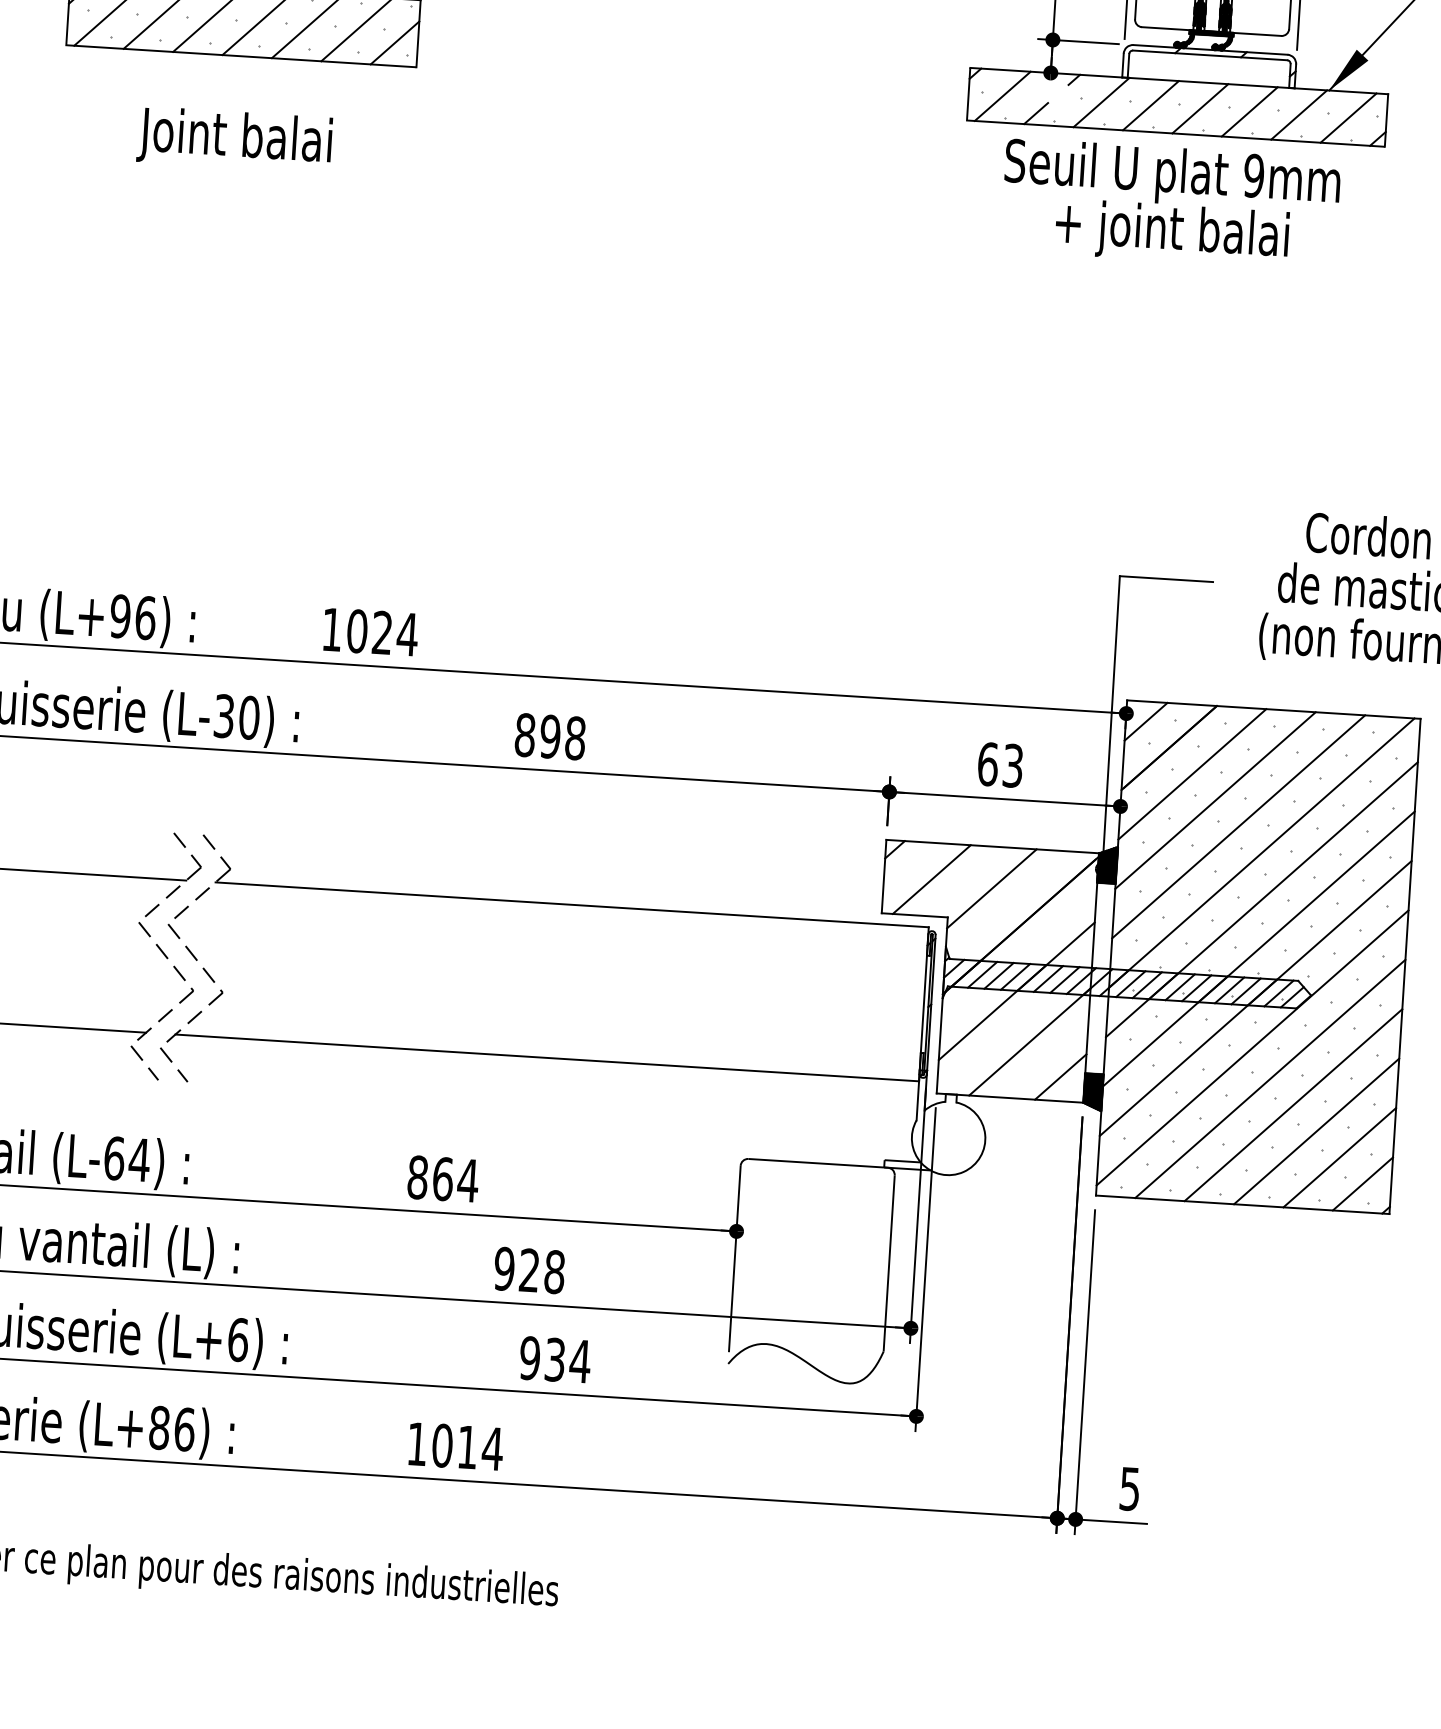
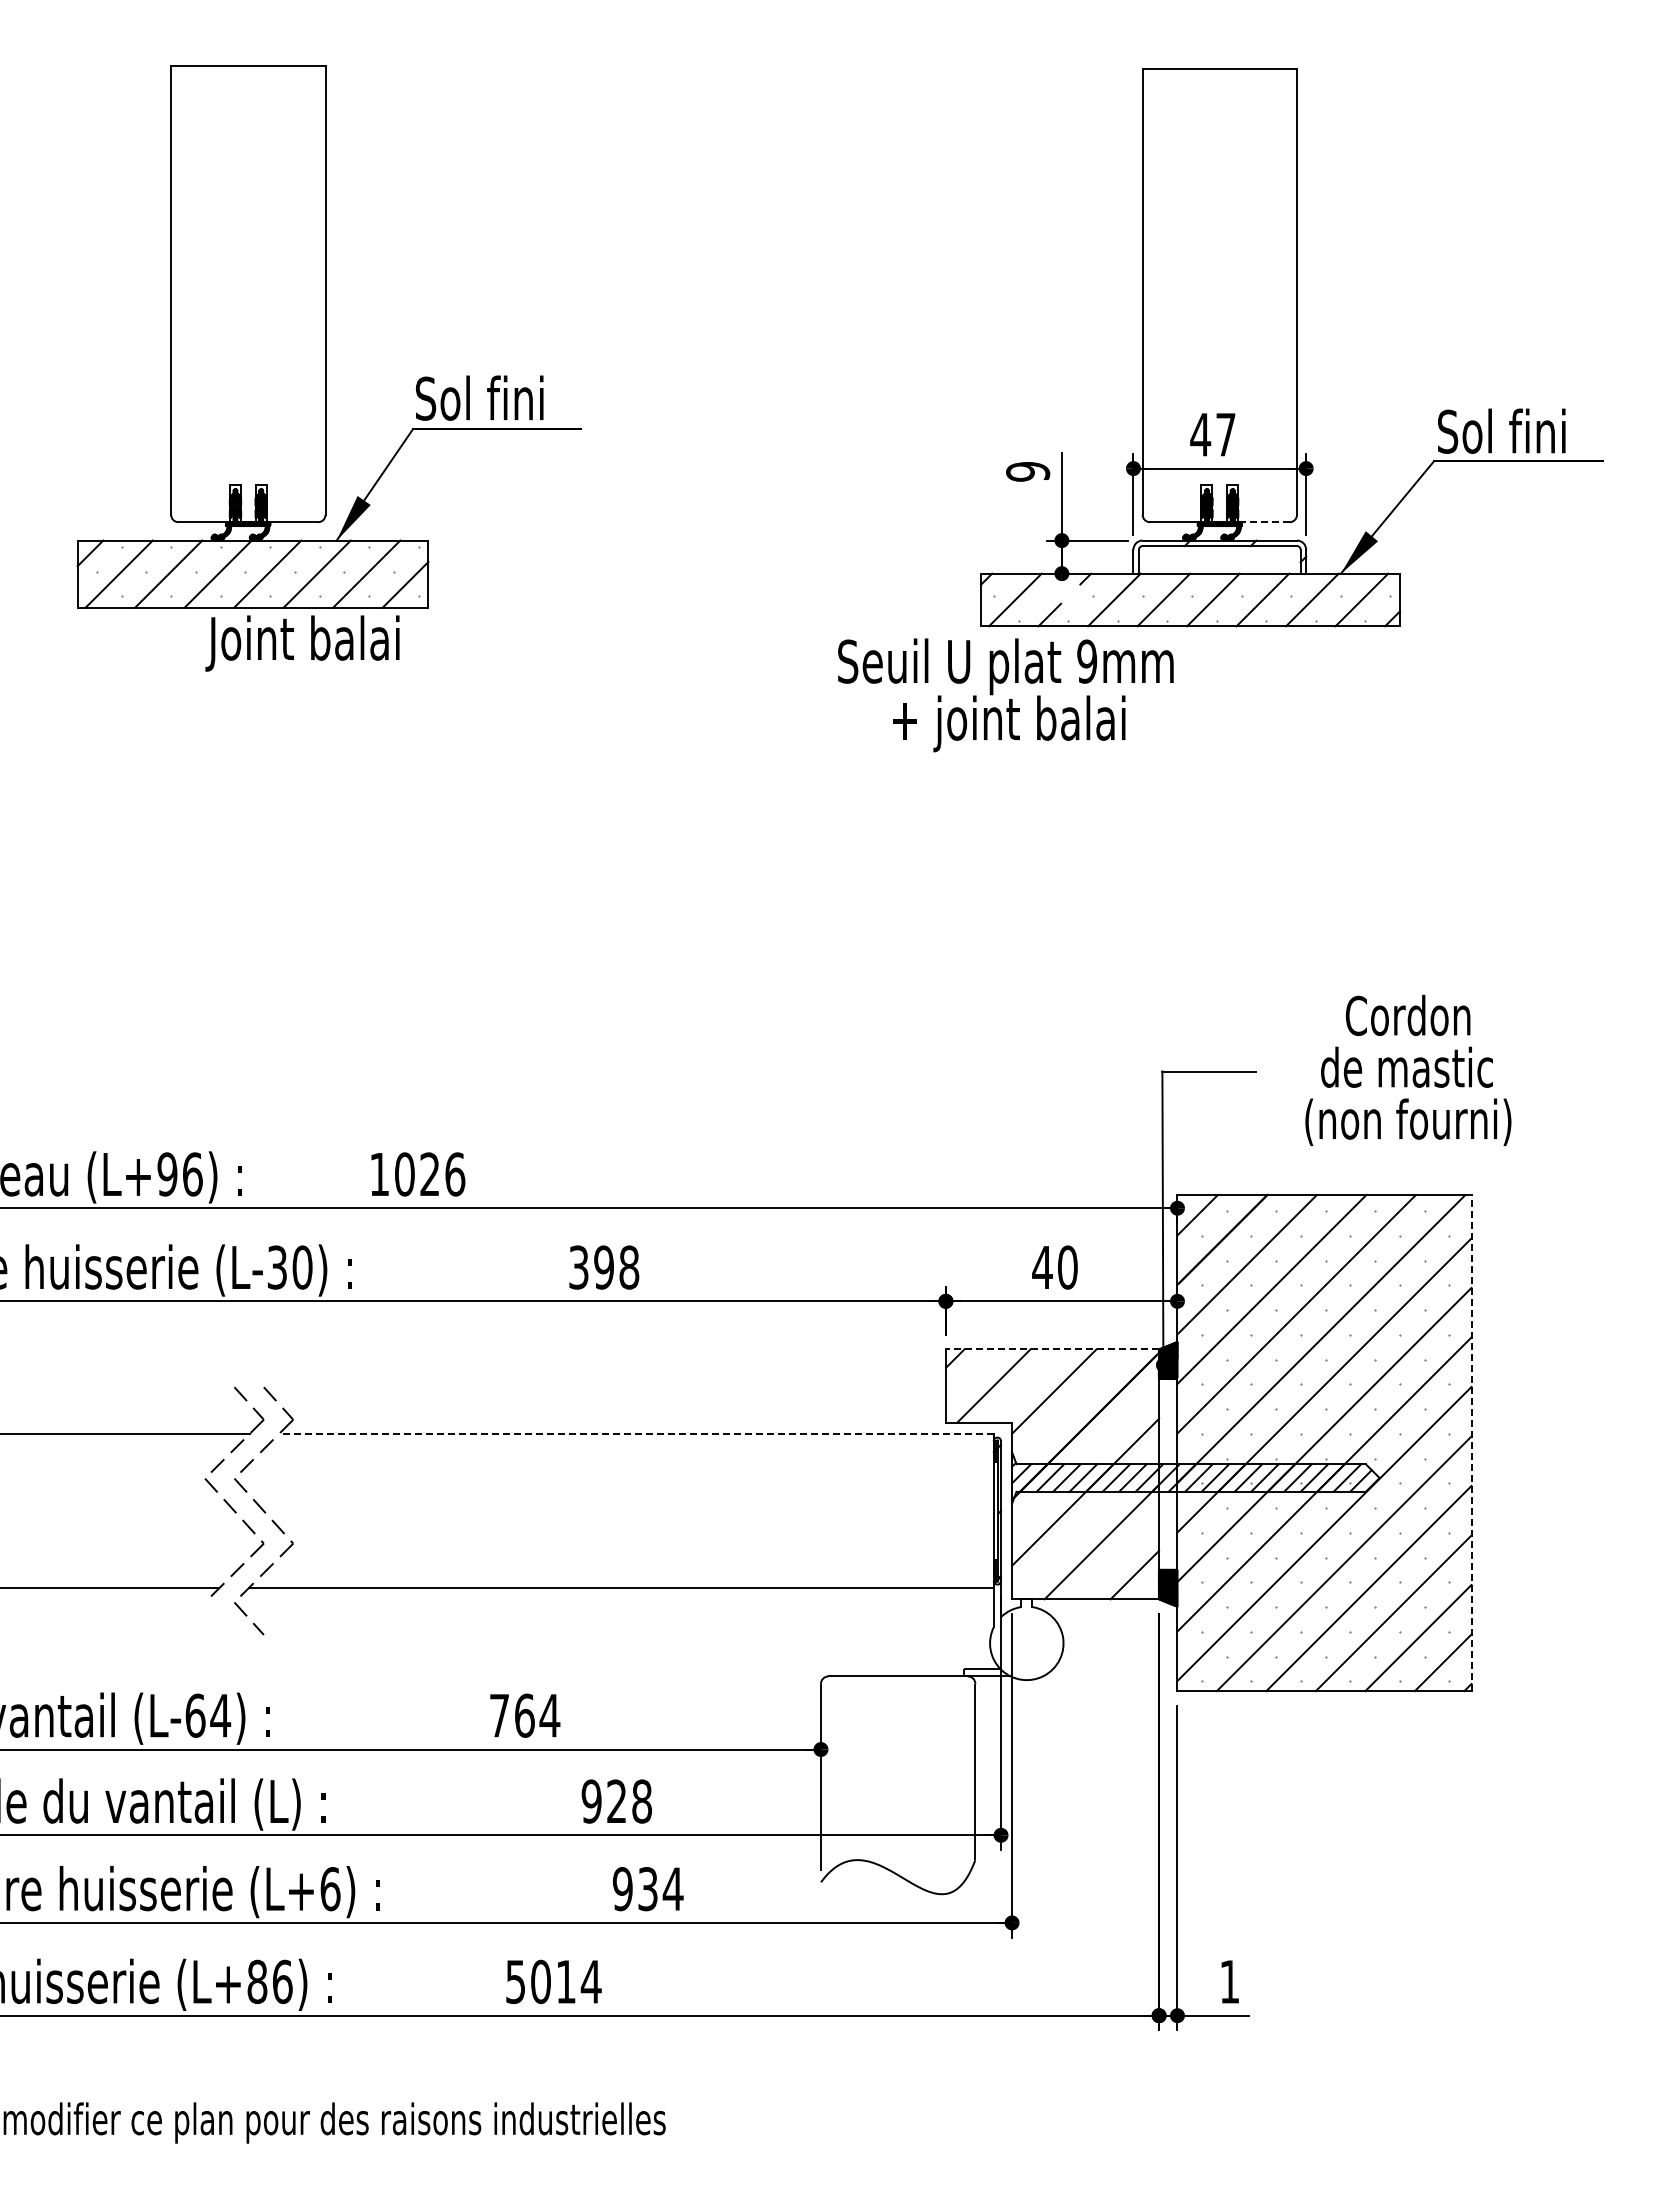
line: (1255, 34) -> (1263, 522), solid -> dashed
text: (234, 139) -> (302, 643), moved
text: (1170, 204) -> (1005, 695), moved
text: (406, 634) -> (454, 1174), 1024 -> 1026
text: (524, 735) -> (578, 1267), 898 -> 398
text: (999, 765) -> (1054, 1267), 63 -> 40
line: (992, 846) -> (1052, 1349), solid -> dashed
line: (571, 904) -> (635, 1433), solid -> dashed
line: (1405, 965) -> (1471, 1442), solid -> dashed
line: (142, 1060) -> (217, 1616), removed
text: (417, 1177) -> (499, 1715), 864 -> 764
text: (417, 1444) -> (515, 1982), 1014 -> 5014
text: (1129, 1489) -> (1229, 1982), 5 -> 1

